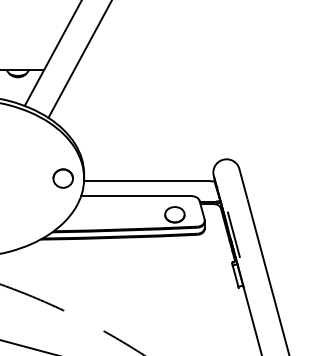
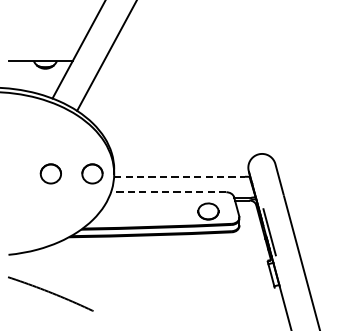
part: (22, 178) -> (50, 173), added
line: (147, 181) -> (179, 176), solid -> dashed
line: (136, 196) -> (168, 192), solid -> dashed

